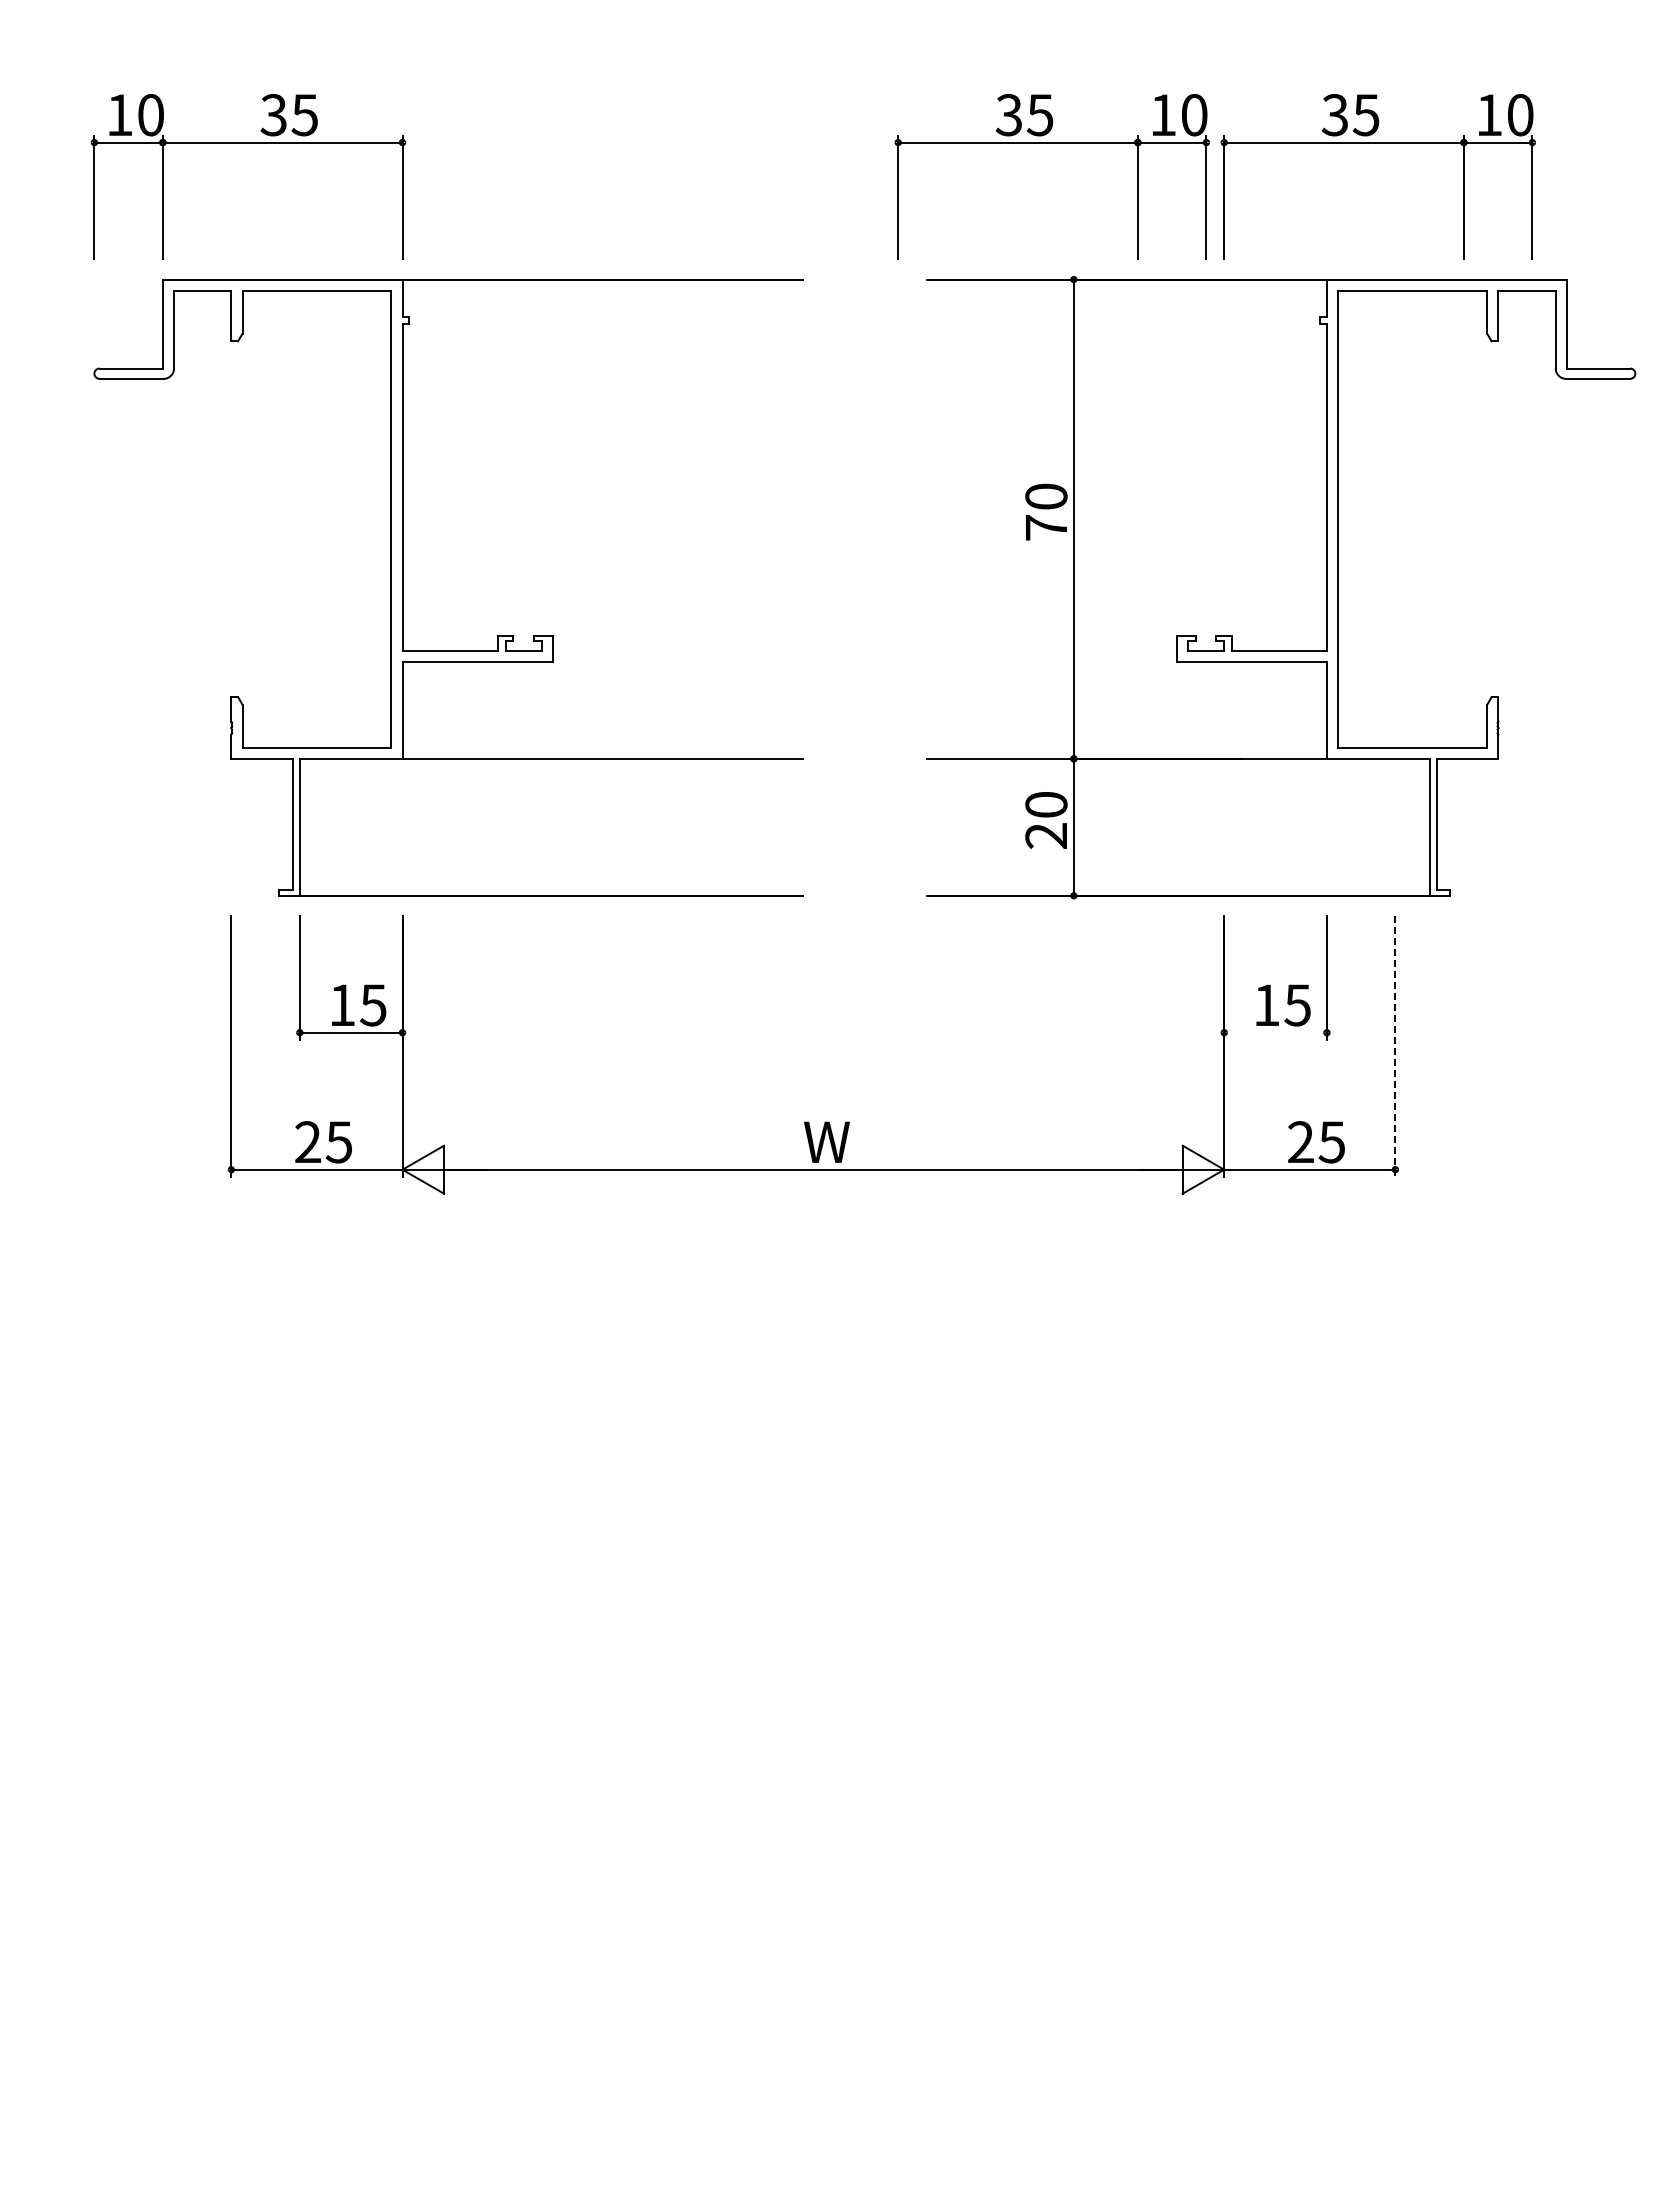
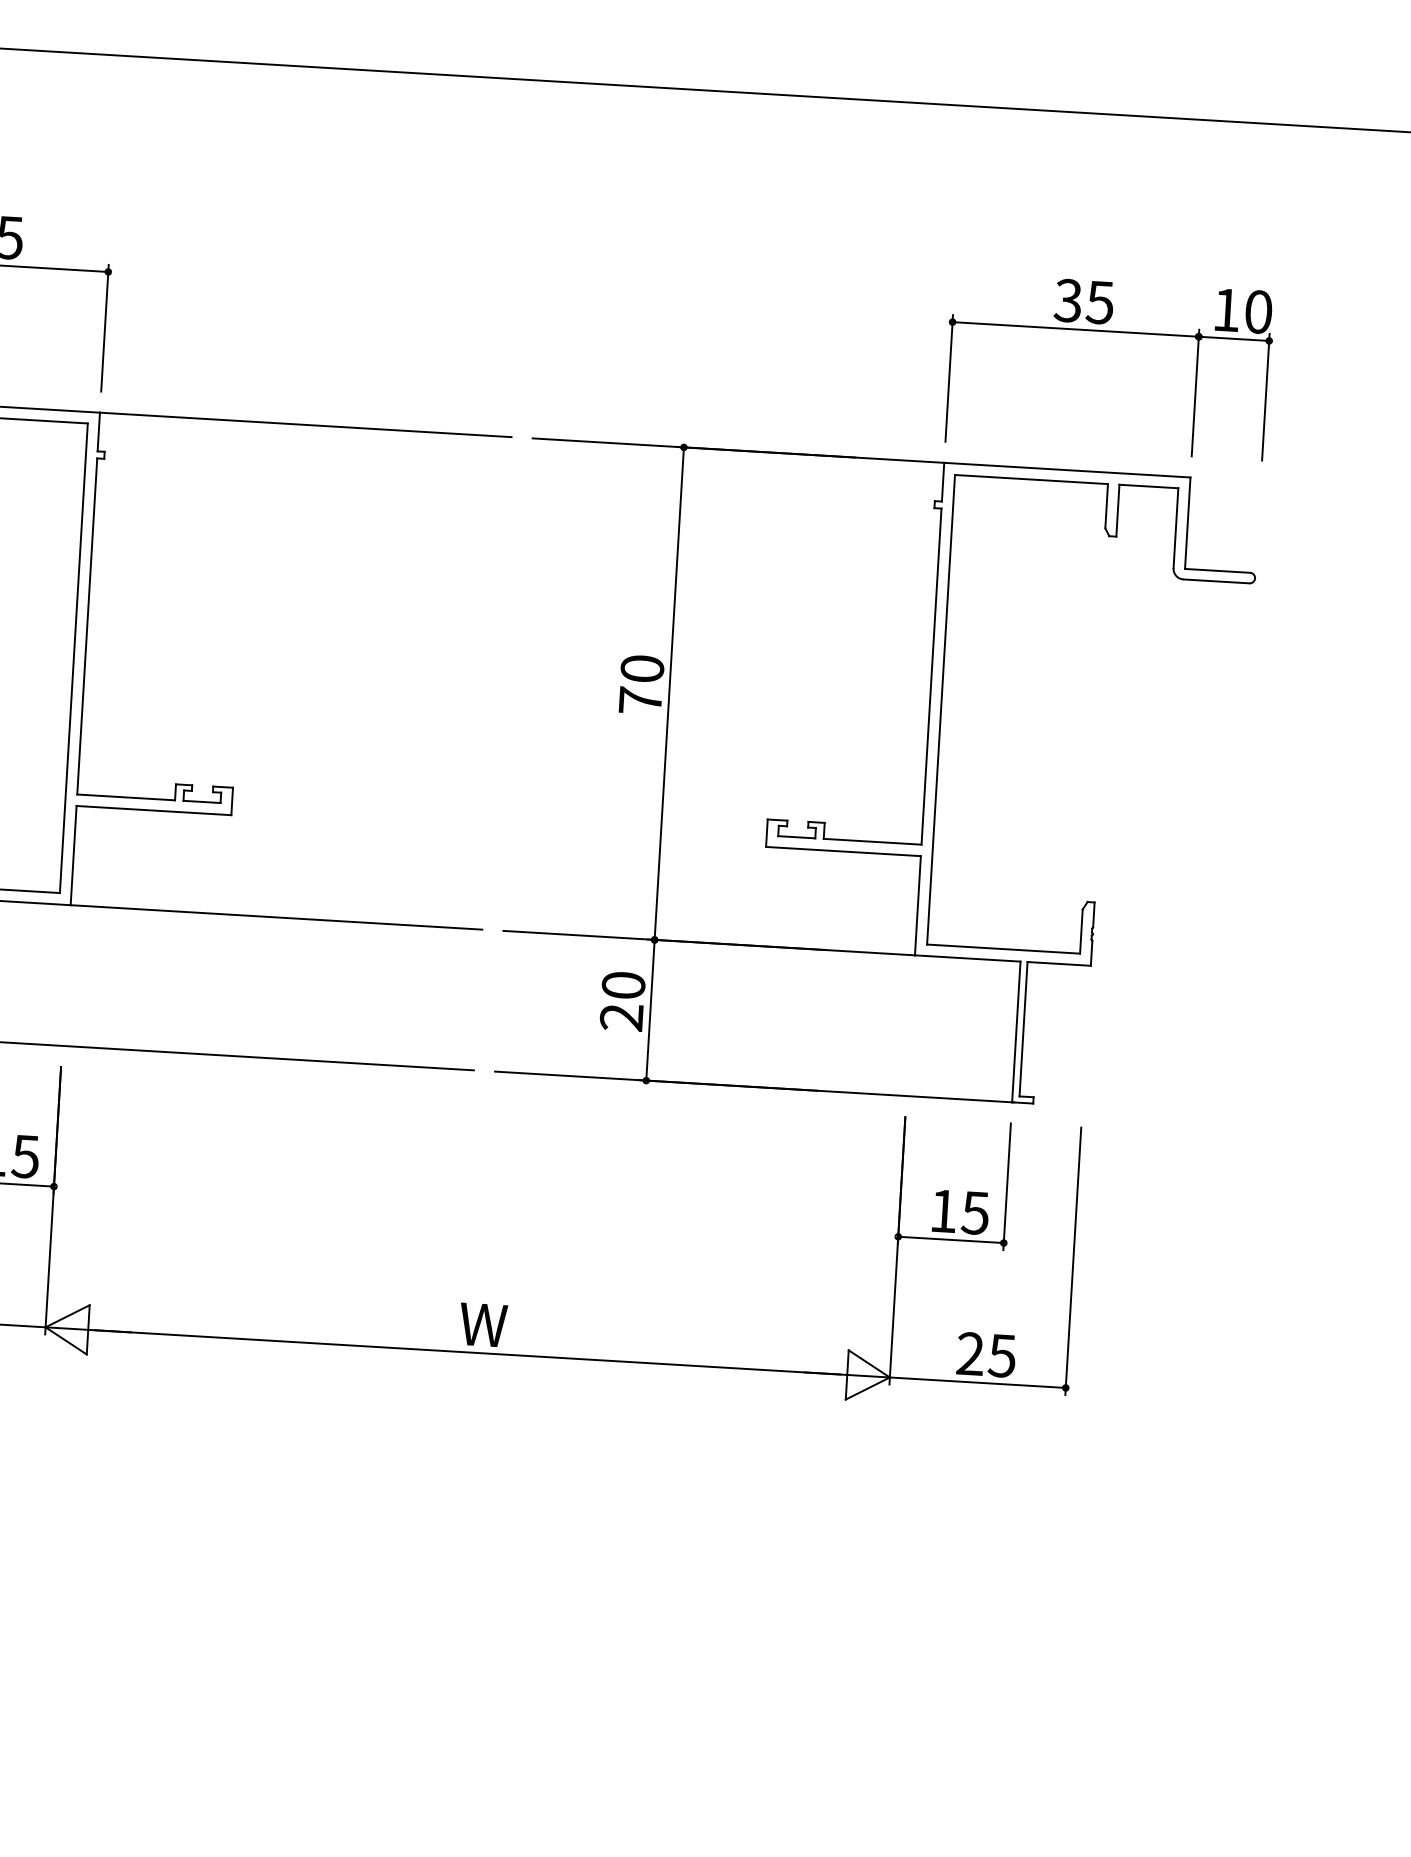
part: (1051, 143) -> (775, 312), removed
part: (1281, 587) -> (878, 776), moved
line: (1275, 1032) -> (950, 1239), added
line: (1395, 1046) -> (1073, 1261), dashed -> solid

